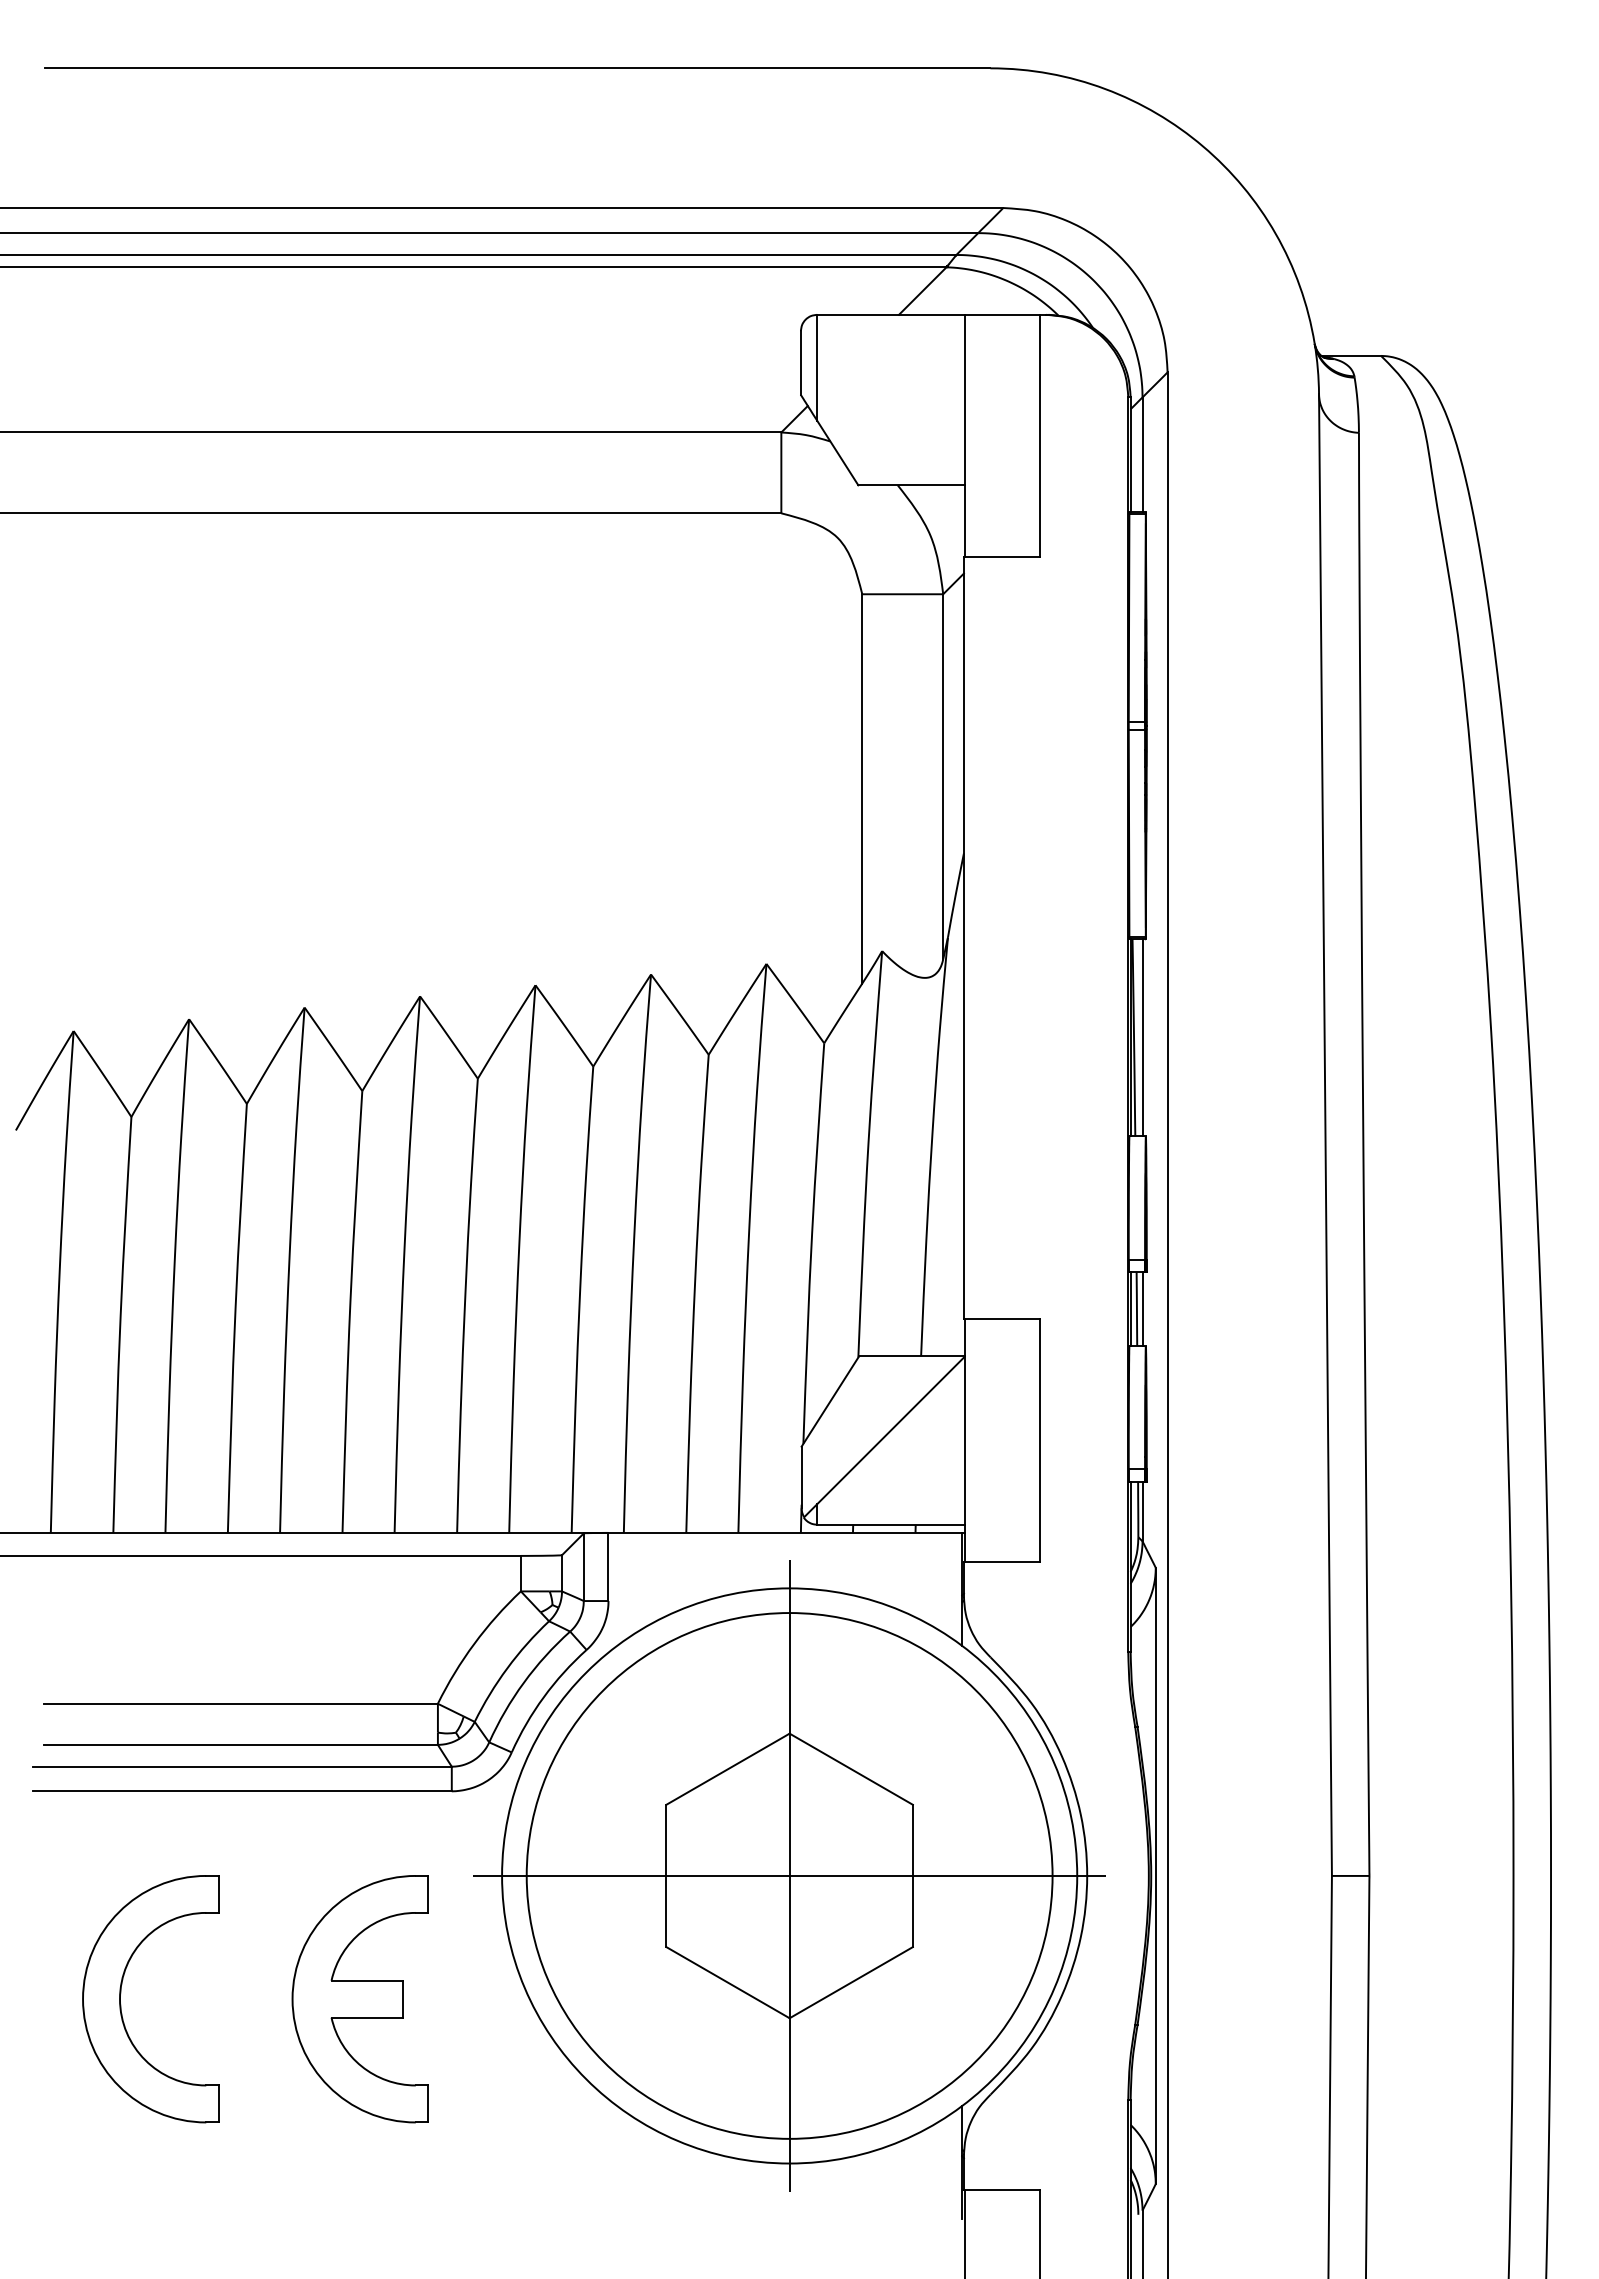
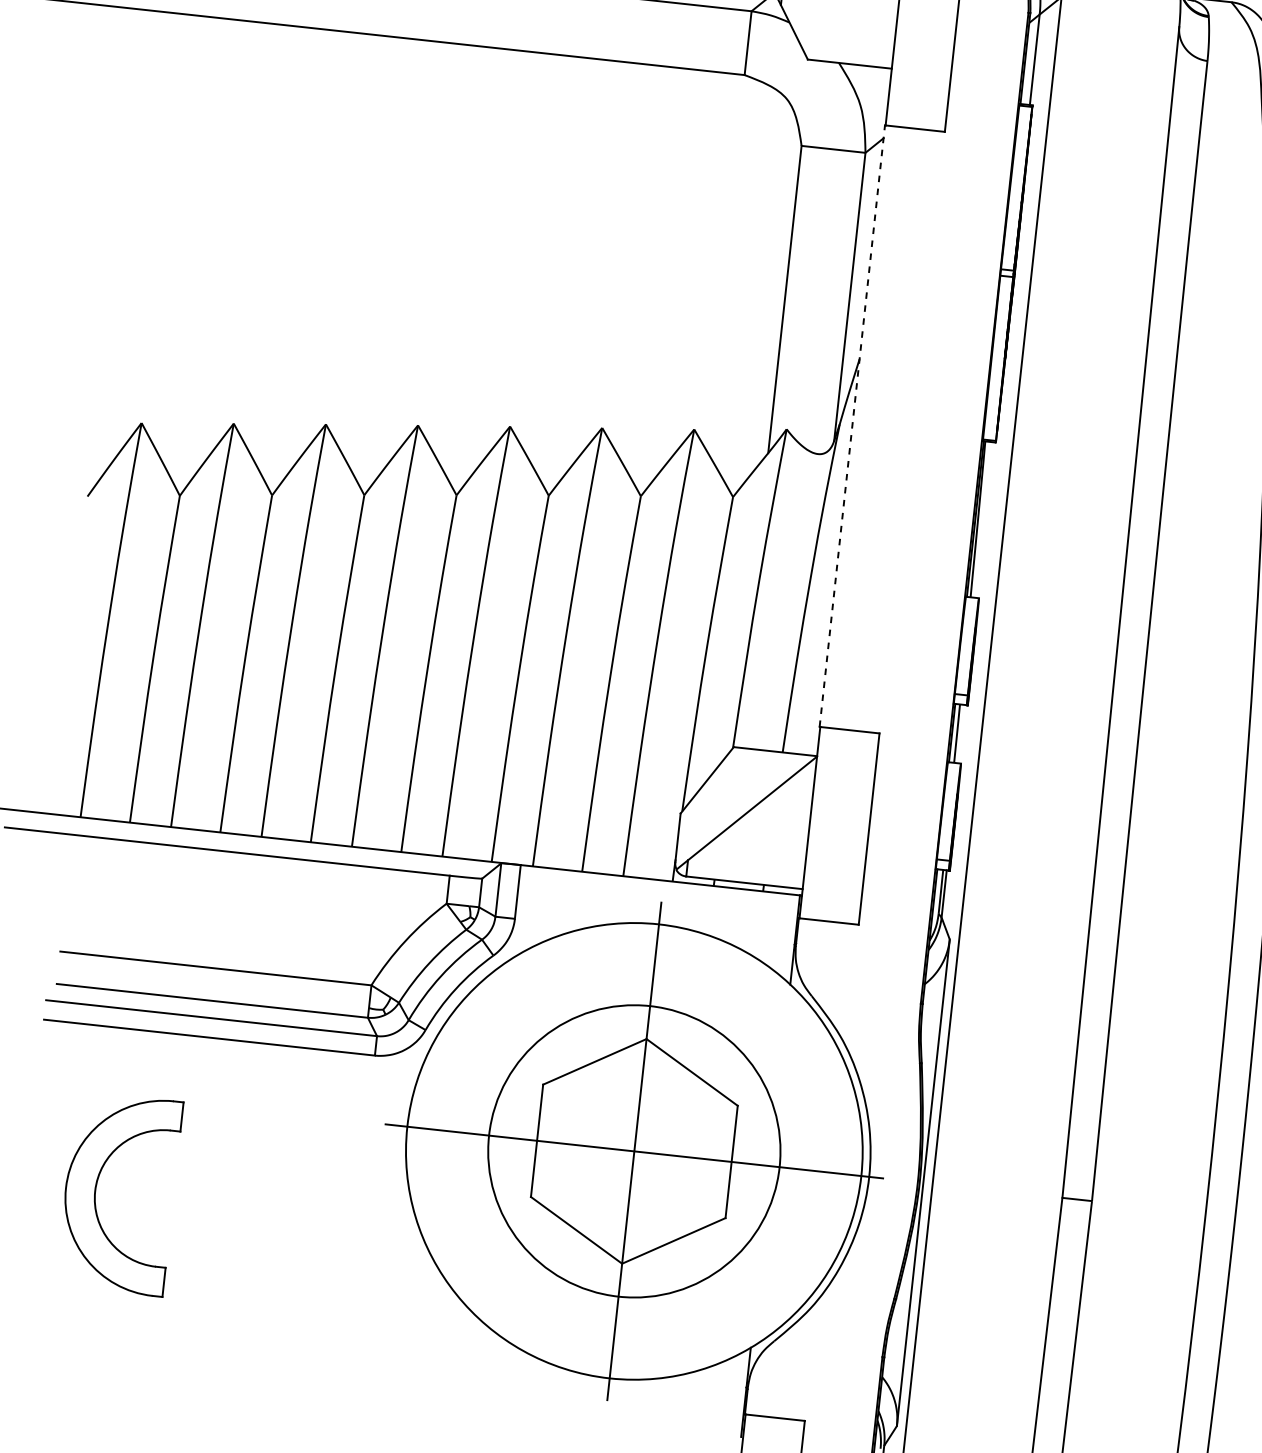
line: (963, 937) -> (852, 425), solid -> dashed
line: (1142, 1037) -> (984, 519), removed
line: (1142, 1308) -> (961, 733), removed
circle: (789, 1875) -> (634, 1151), size x0.7
part: (359, 1999) -> (284, 1212), removed

